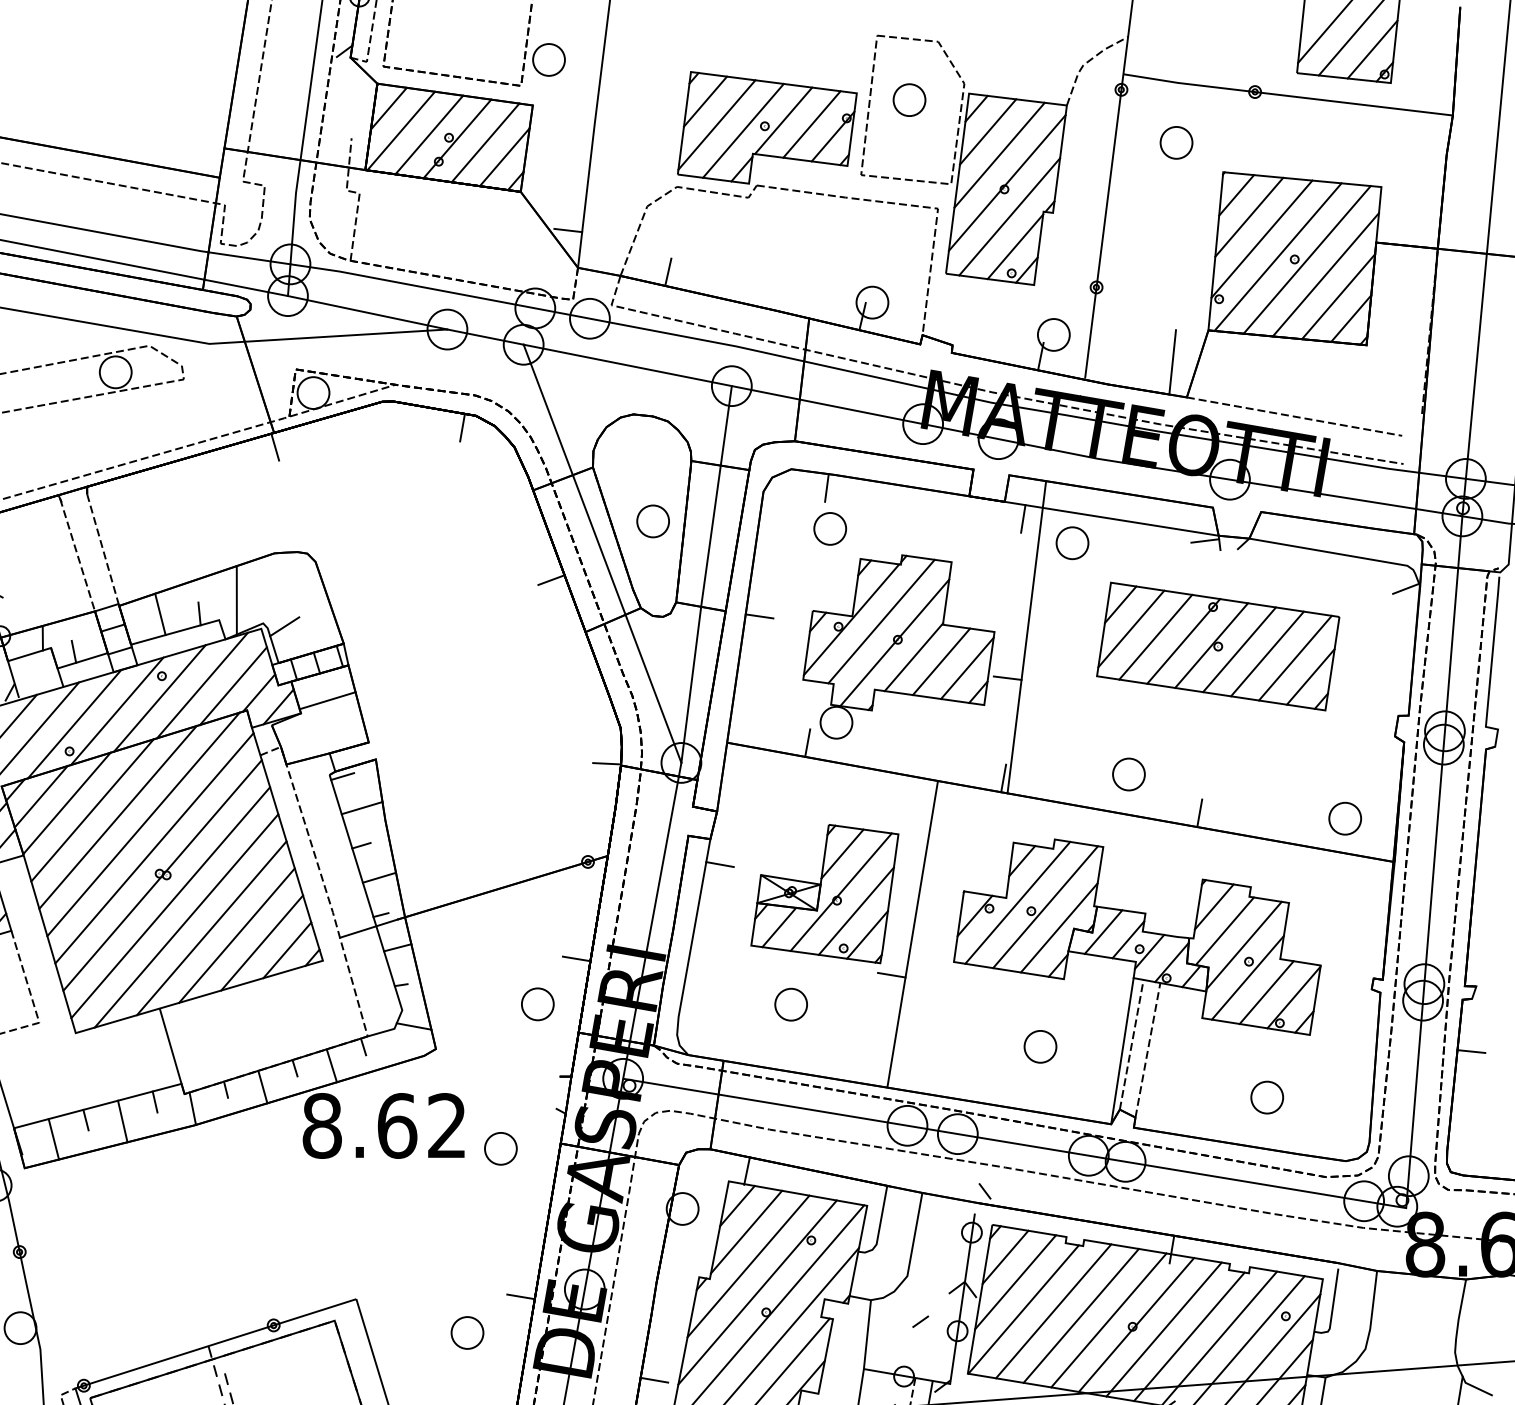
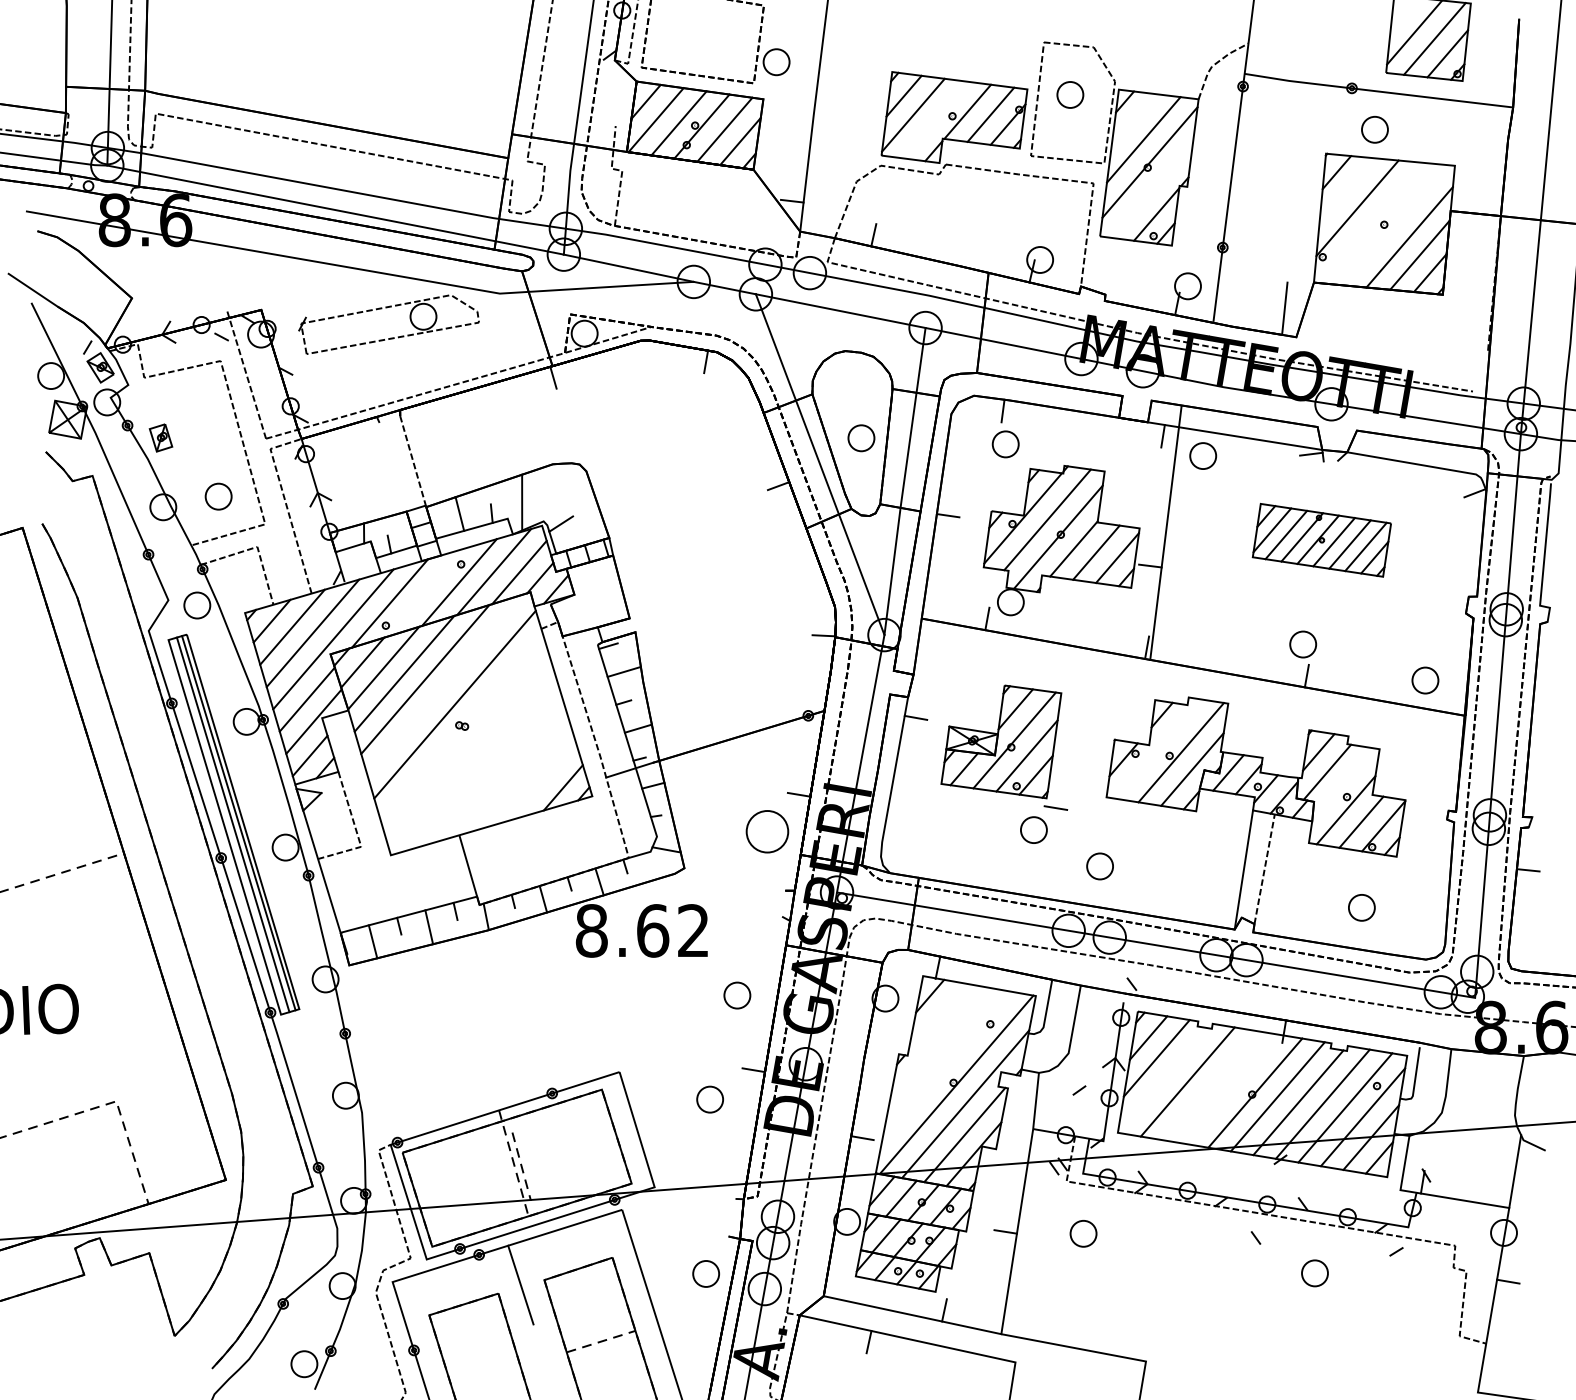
line: (742, 130) -> (934, 119), removed
line: (988, 131) -> (1134, 120), removed
part: (1175, 142) -> (1374, 129), moved
line: (1009, 216) -> (1151, 189), removed
line: (1248, 217) -> (1346, 190), removed
line: (1277, 256) -> (1370, 222), removed
line: (1307, 259) -> (1394, 224), removed
line: (1293, 416) -> (1383, 352), removed
line: (77, 554) -> (392, 465), removed
part: (1217, 646) -> (1321, 540), size x0.7
line: (326, 700) -> (595, 584), removed
line: (116, 710) -> (424, 592), removed
part: (1129, 774) -> (1303, 644), moved
line: (142, 824) -> (445, 685), removed
line: (162, 875) -> (461, 726), removed
line: (170, 902) -> (468, 748), removed
line: (1017, 902) -> (1158, 748), removed
line: (186, 920) -> (481, 763), removed
line: (211, 927) -> (501, 769), removed
line: (912, 932) -> (1072, 773), removed
line: (237, 935) -> (522, 775), removed
line: (261, 942) -> (542, 781), removed
line: (1243, 945) -> (1342, 783), removed
part: (537, 1003) -> (767, 831), size x1.6
part: (790, 1003) -> (1033, 829), moved
line: (1131, 1044) -> (1251, 864), removed
part: (1039, 1046) -> (1099, 866), moved
part: (501, 1148) -> (737, 995), moved
line: (746, 1232) -> (937, 1017), removed
line: (747, 1266) -> (938, 1045), removed
line: (757, 1292) -> (946, 1066), removed
line: (1023, 1309) -> (1163, 1080), removed
line: (1081, 1315) -> (1210, 1085), removed
line: (1108, 1320) -> (1232, 1089), removed

